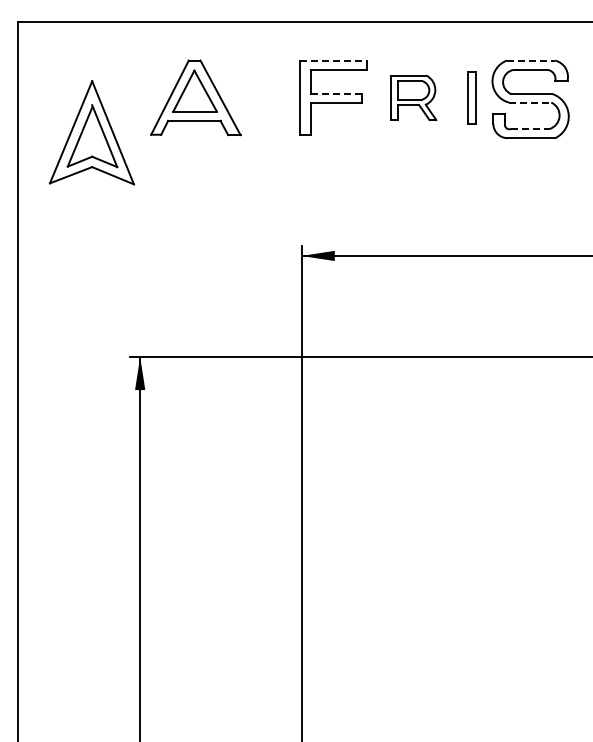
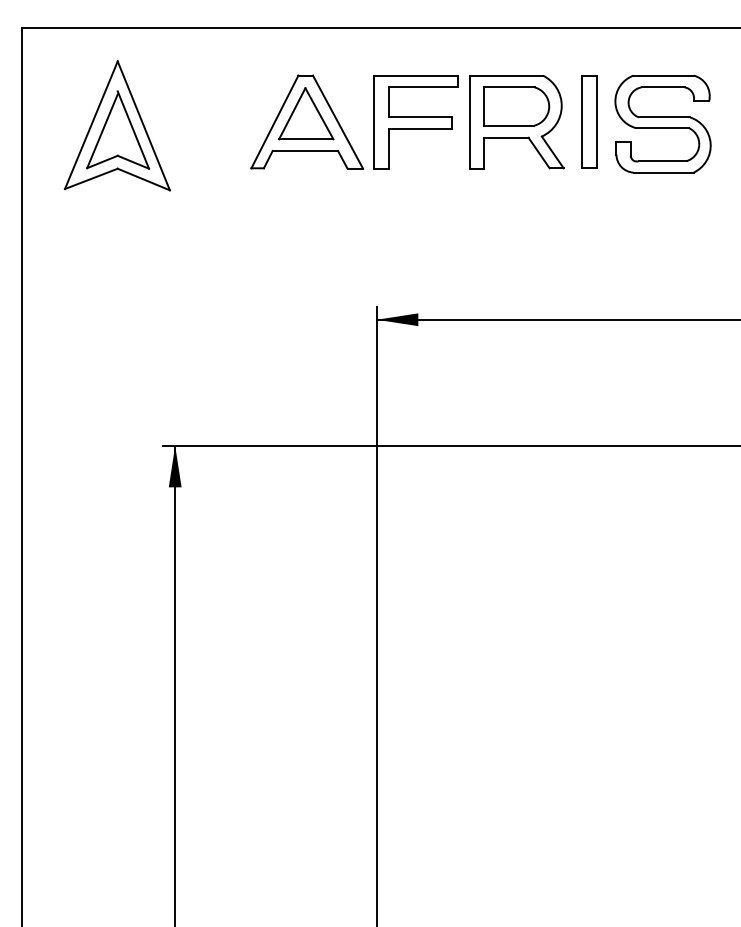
line: (333, 60) -> (416, 75), dashed -> solid
line: (531, 60) -> (664, 75), dashed -> solid
line: (337, 94) -> (421, 118), dashed -> solid
part: (195, 97) -> (306, 121), moved
part: (413, 97) -> (516, 121), size x1.67
part: (471, 97) -> (589, 121), size x1.43
line: (530, 102) -> (662, 128), dashed -> solid
line: (531, 128) -> (664, 160), dashed -> solid
part: (91, 132) -> (116, 125), moved

